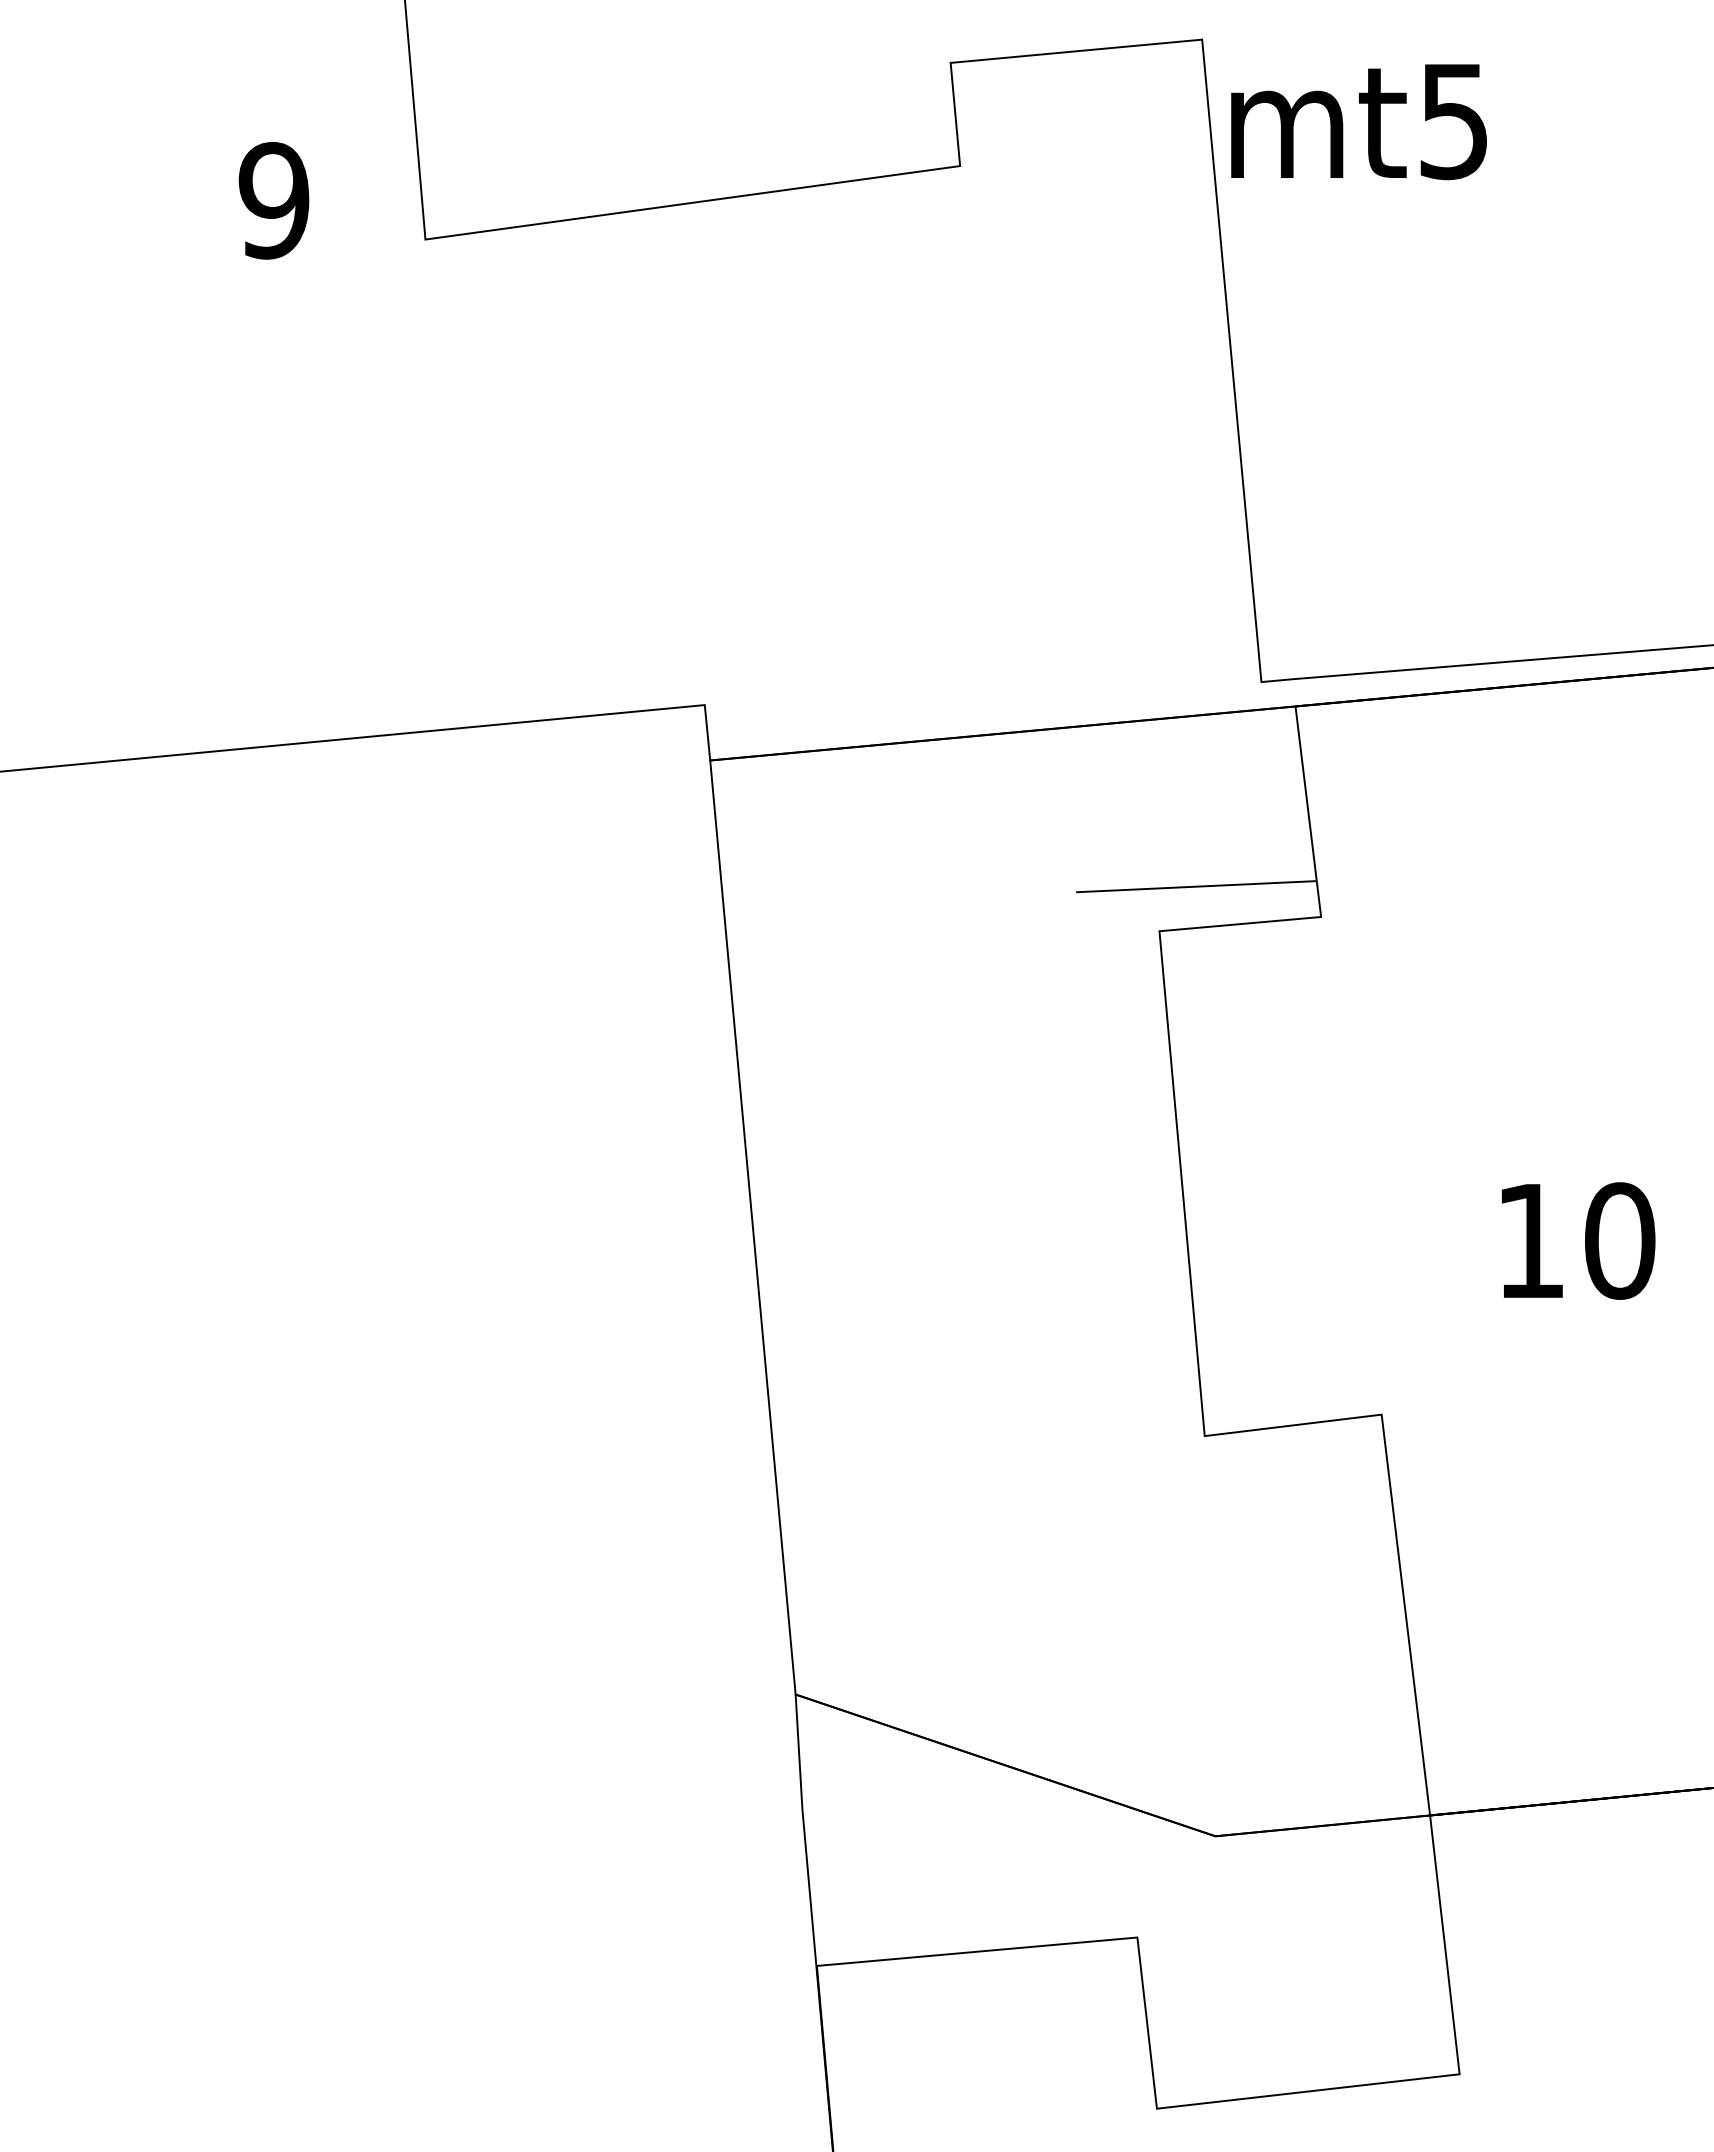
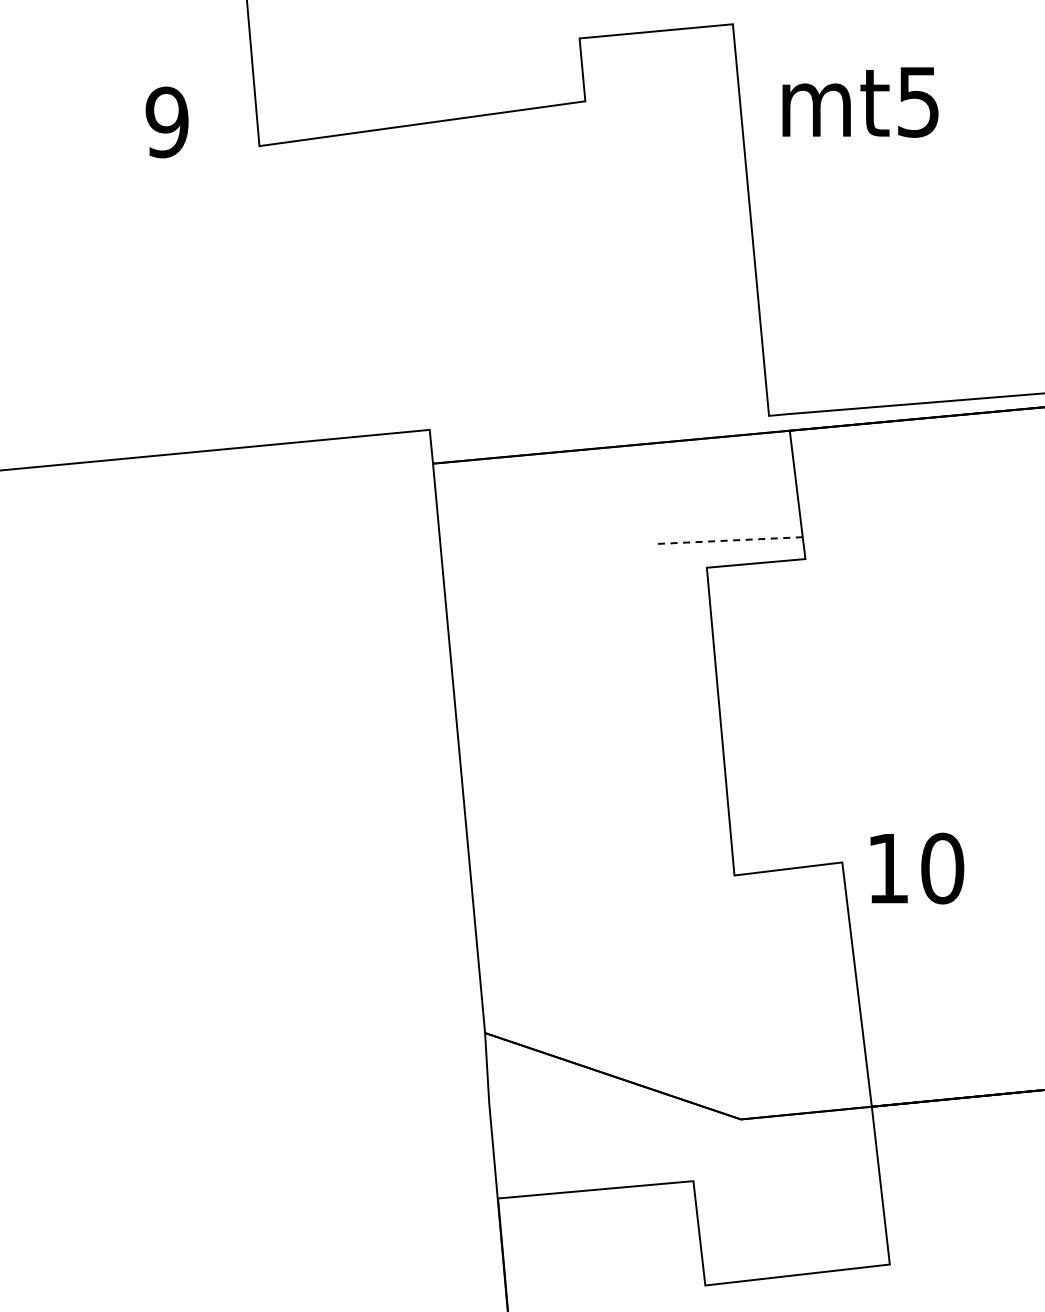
text: (1358, 122) -> (860, 102), moved
line: (1194, 886) -> (728, 540), solid -> dashed
text: (1578, 1240) -> (917, 868), moved

